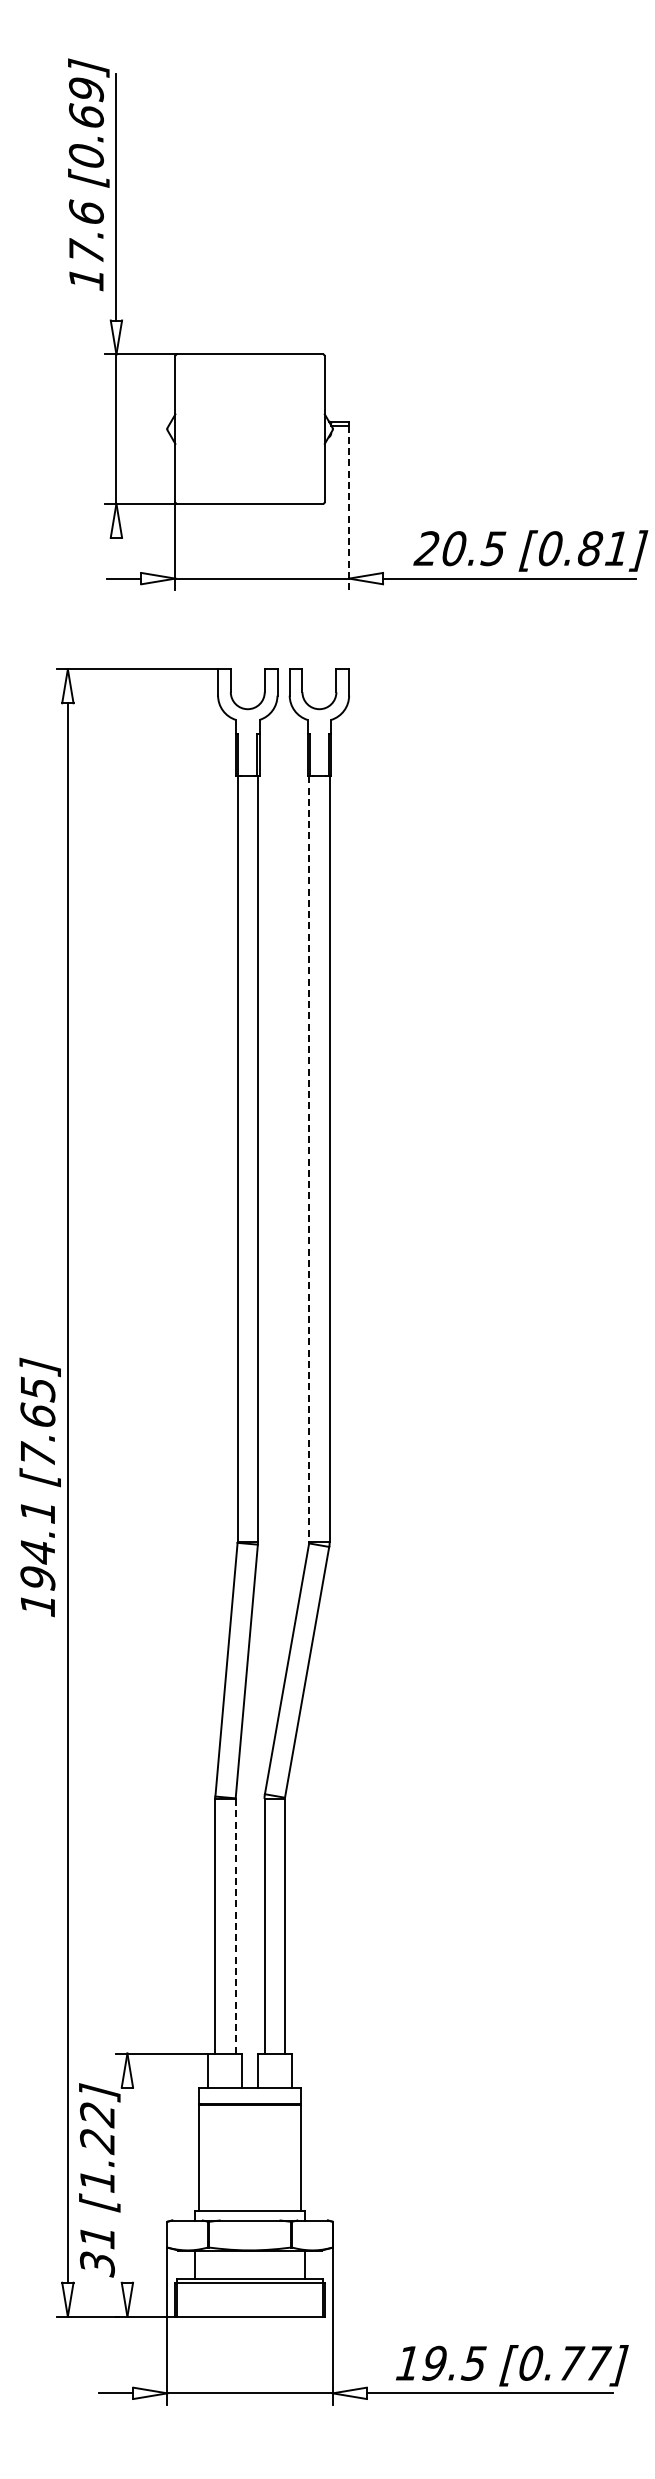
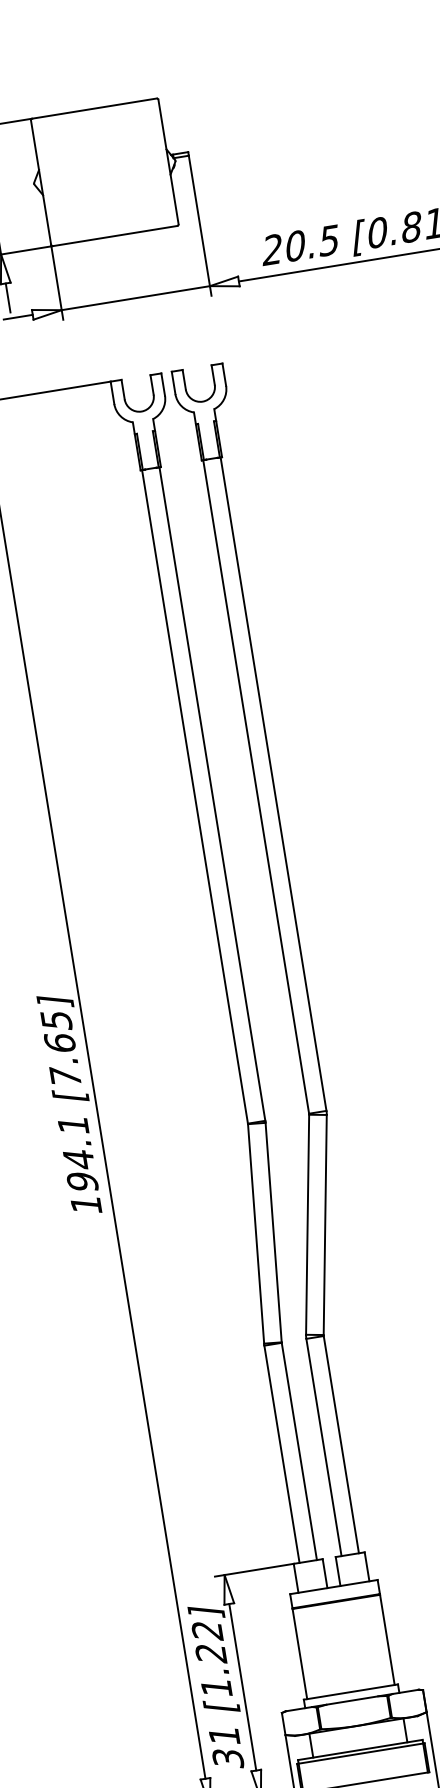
line: (349, 508) -> (200, 226), dashed -> solid
line: (116, 554) -> (8, 297), added
line: (309, 1159) -> (256, 787), dashed -> solid
line: (235, 1925) -> (299, 1450), dashed -> solid
line: (127, 2184) -> (242, 1686), added

